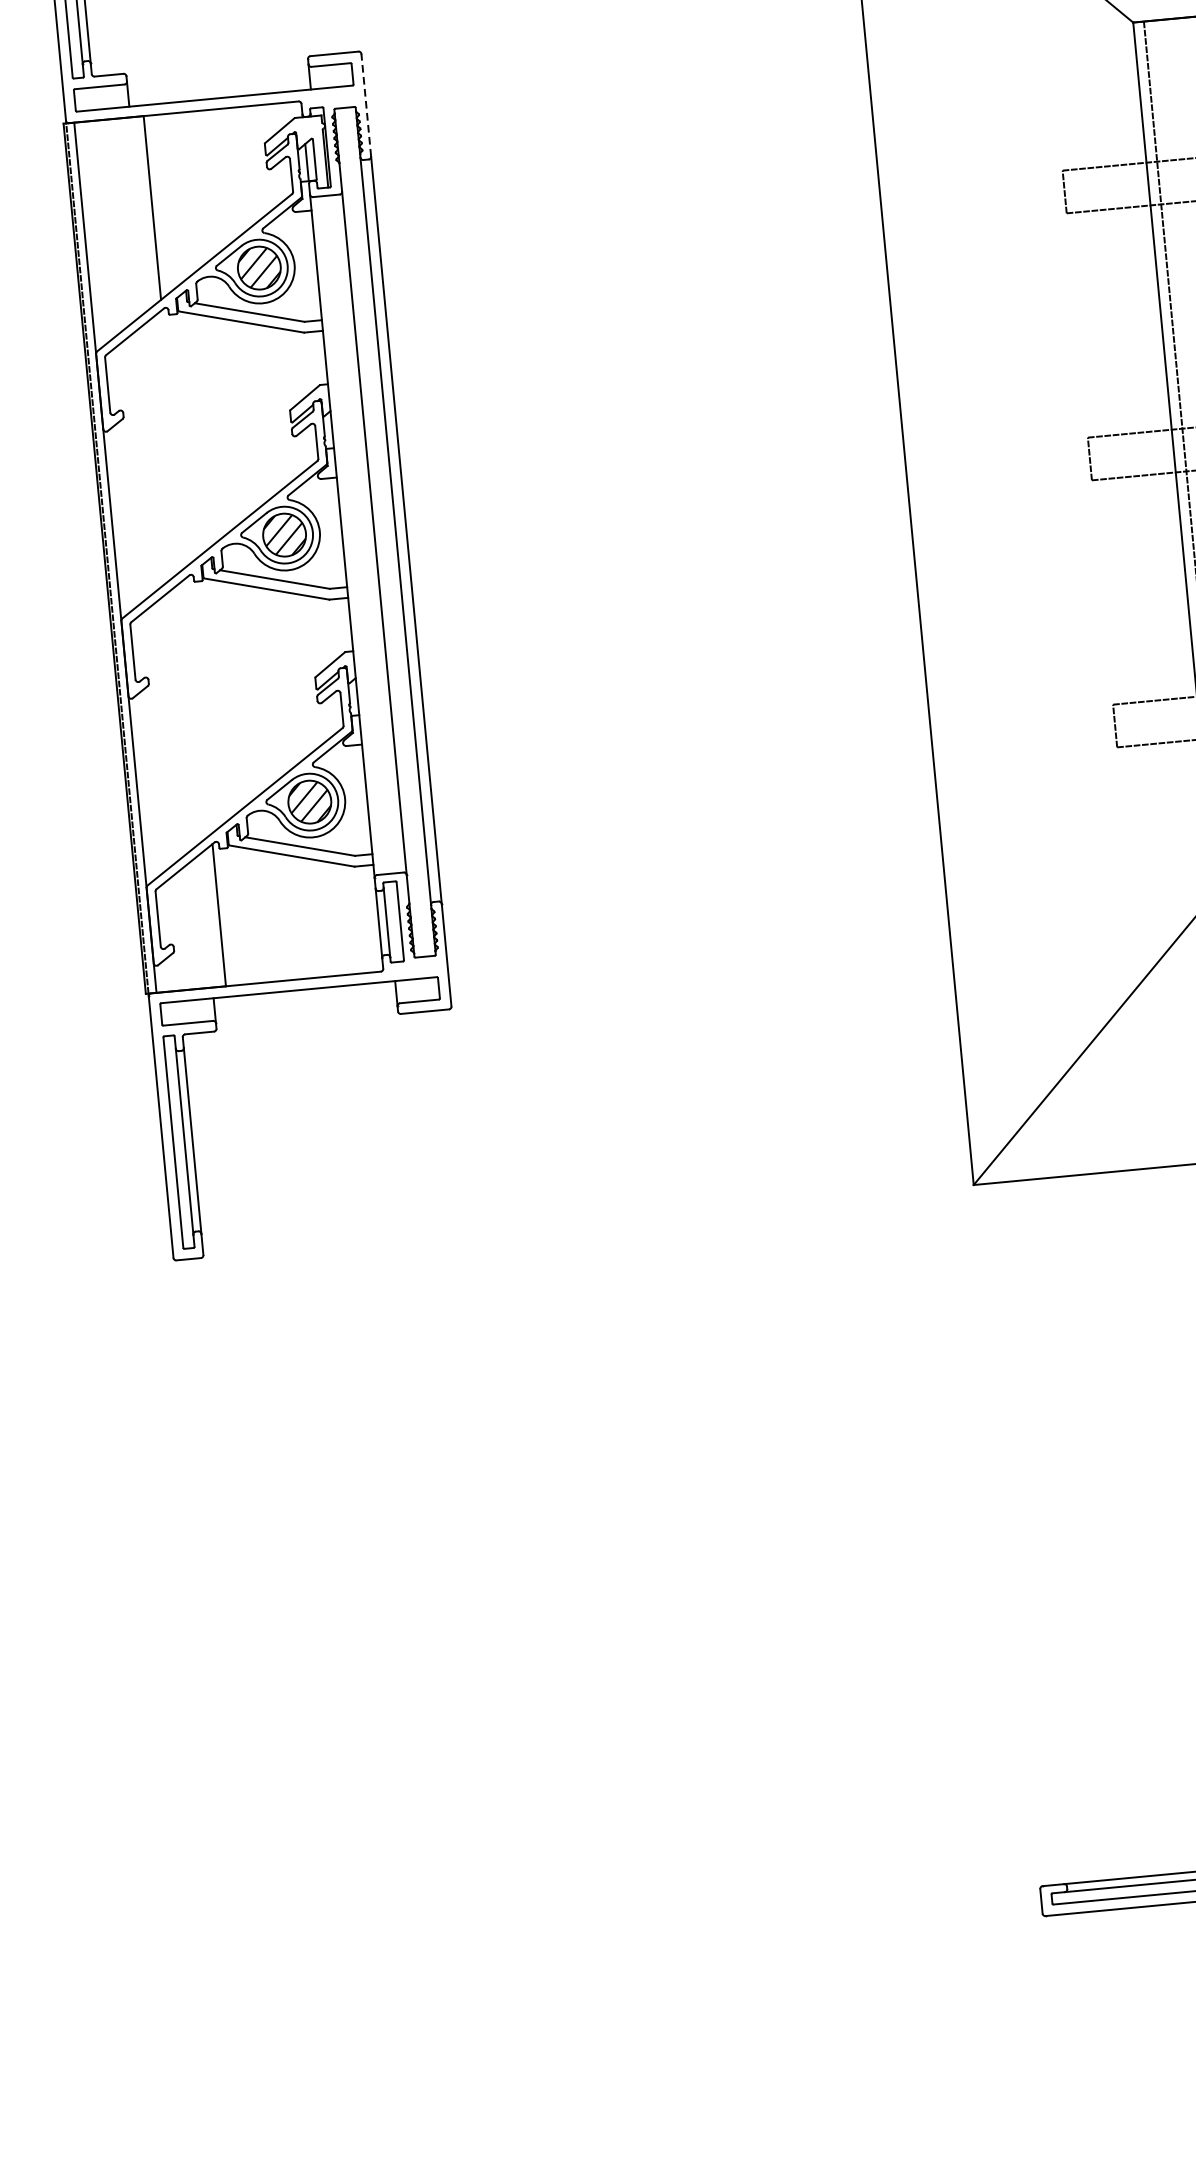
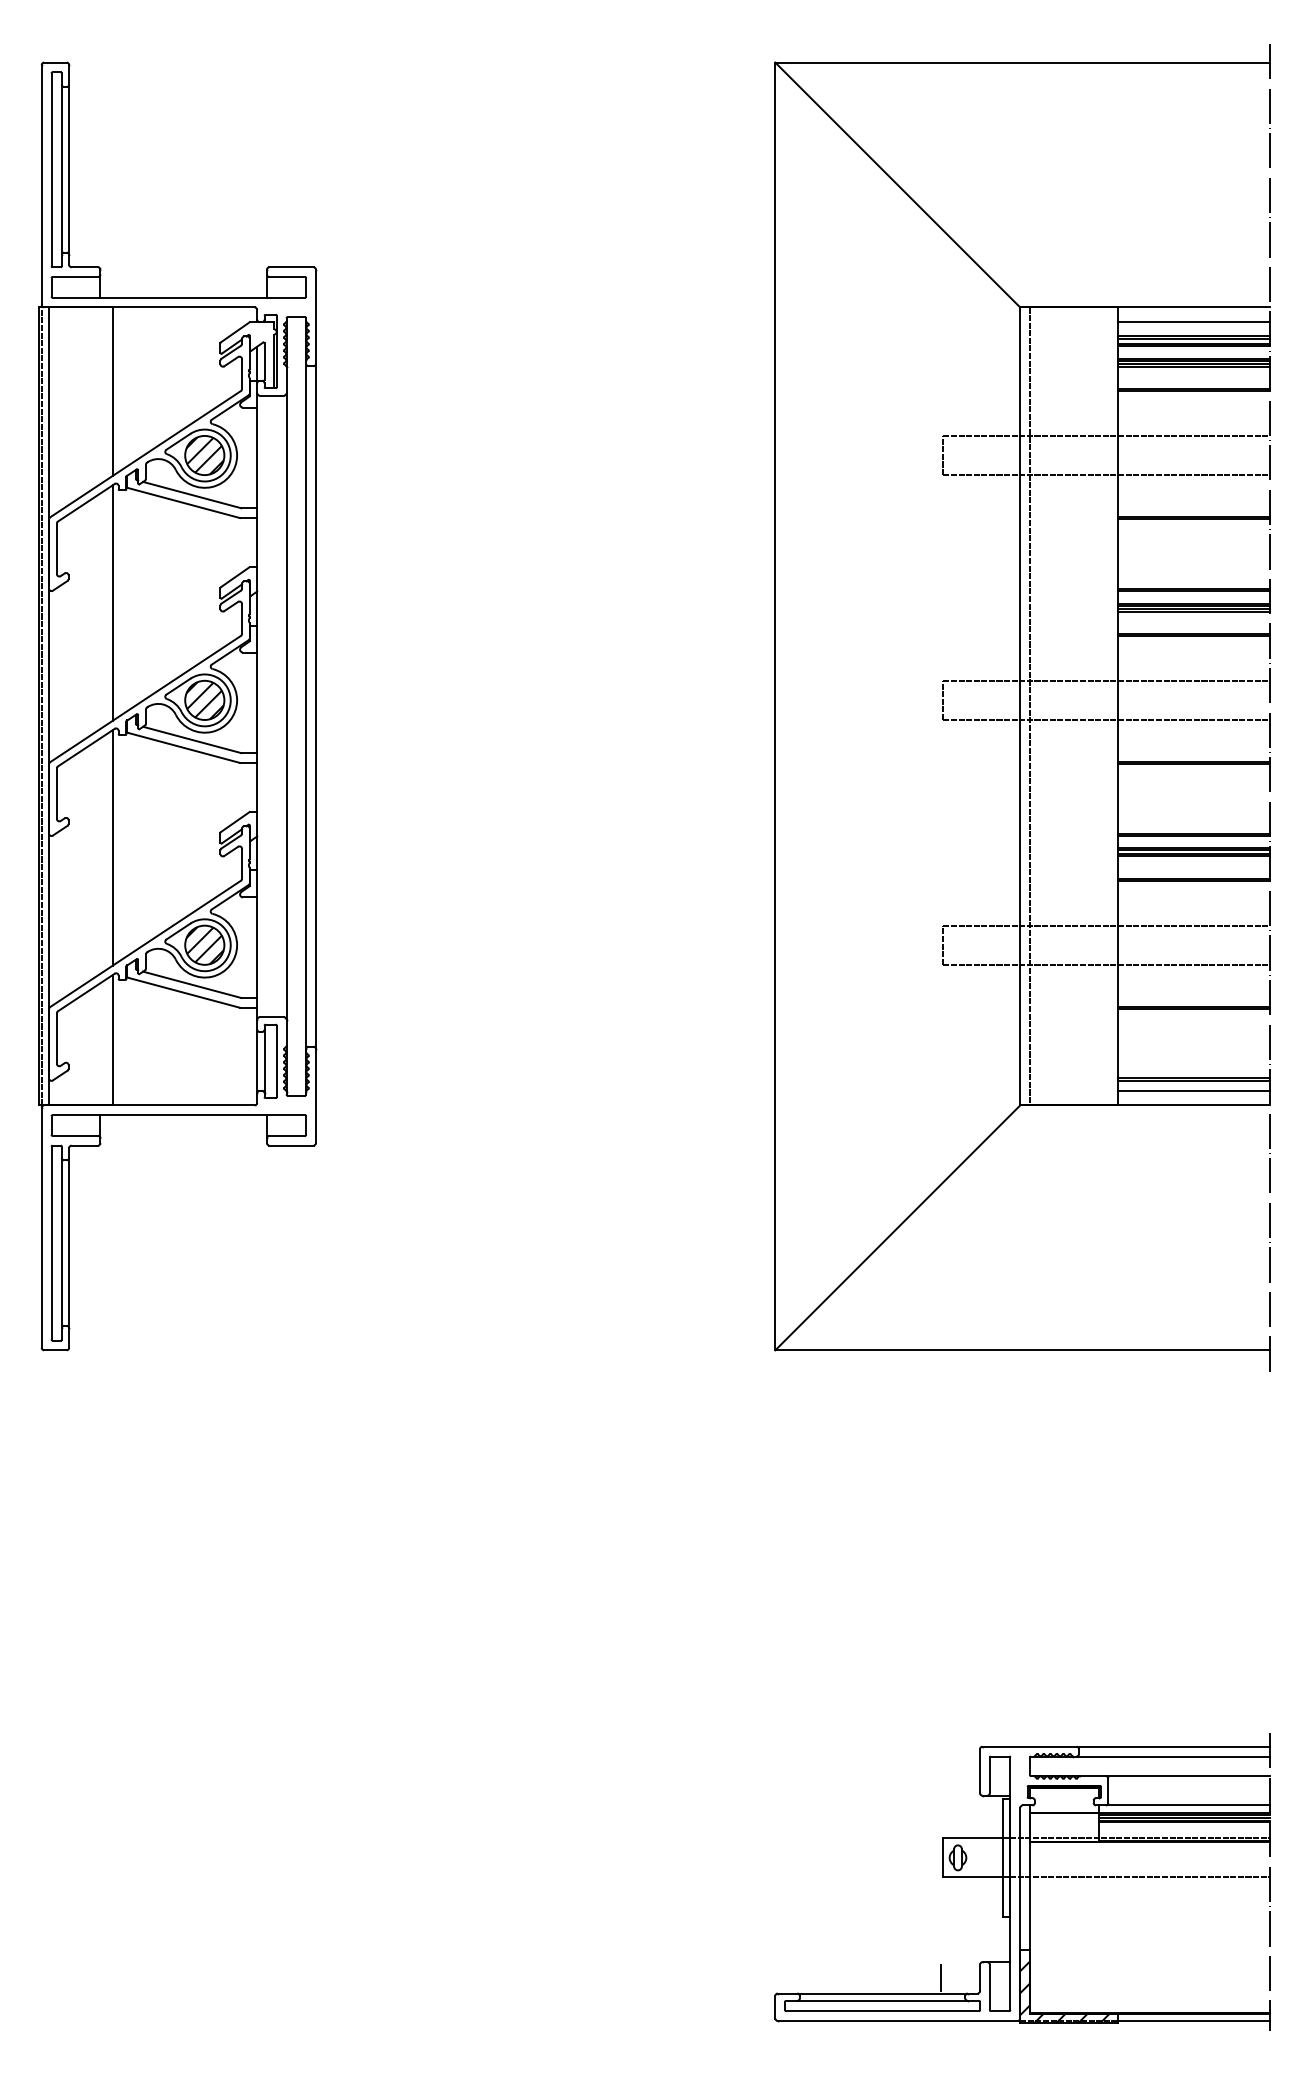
line: (365, 105) -> (315, 316), dashed -> solid
line: (173, 437) -> (112, 602), added
line: (199, 705) -> (112, 847), added

